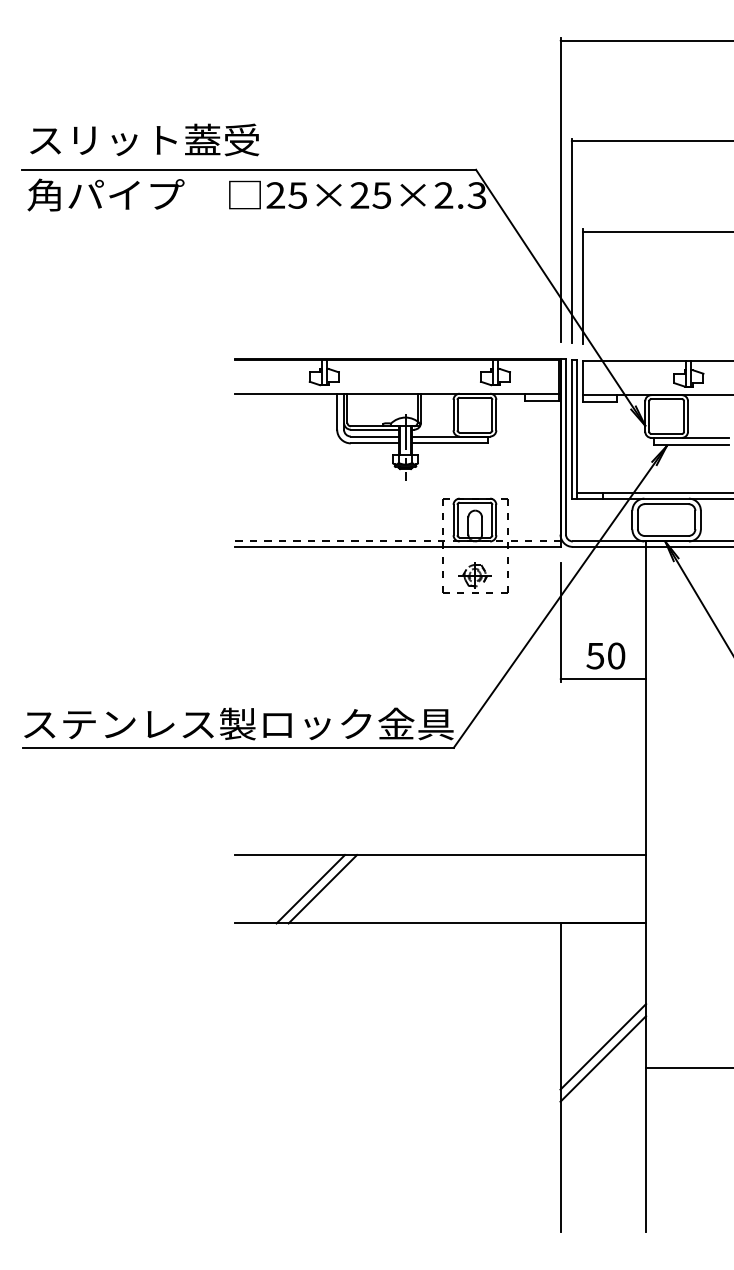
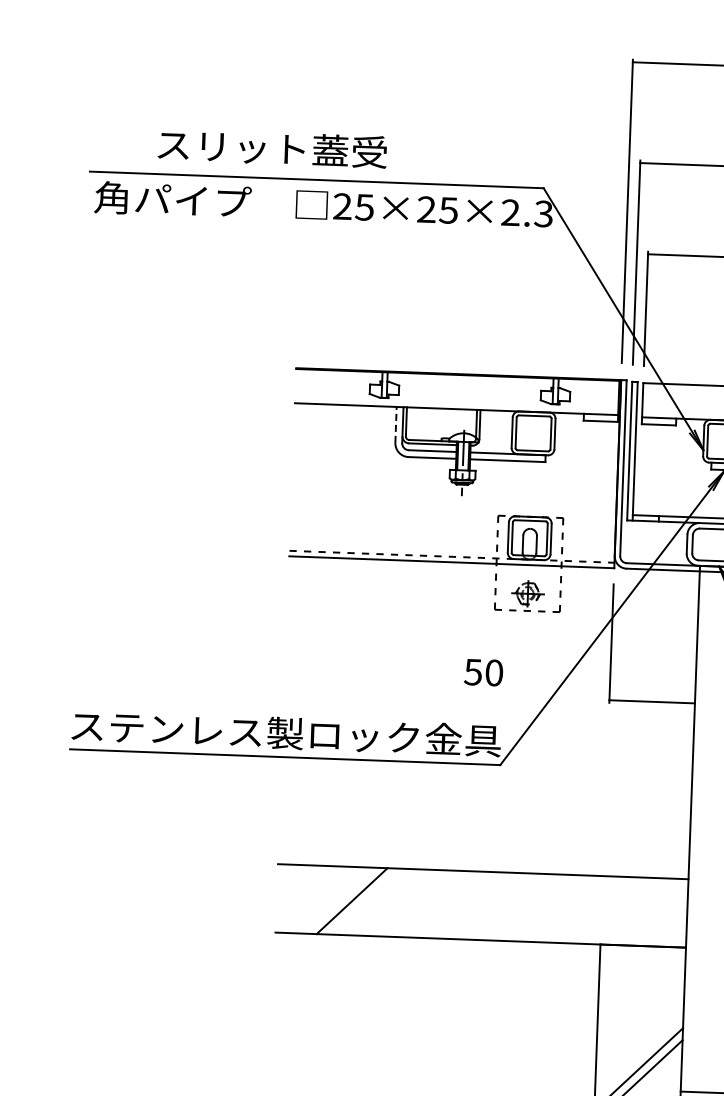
text: (144, 139) -> (272, 147), moved
line: (337, 411) -> (396, 424), solid -> dashed
text: (605, 655) -> (483, 672), moved
line: (322, 889) -> (363, 901), removed

